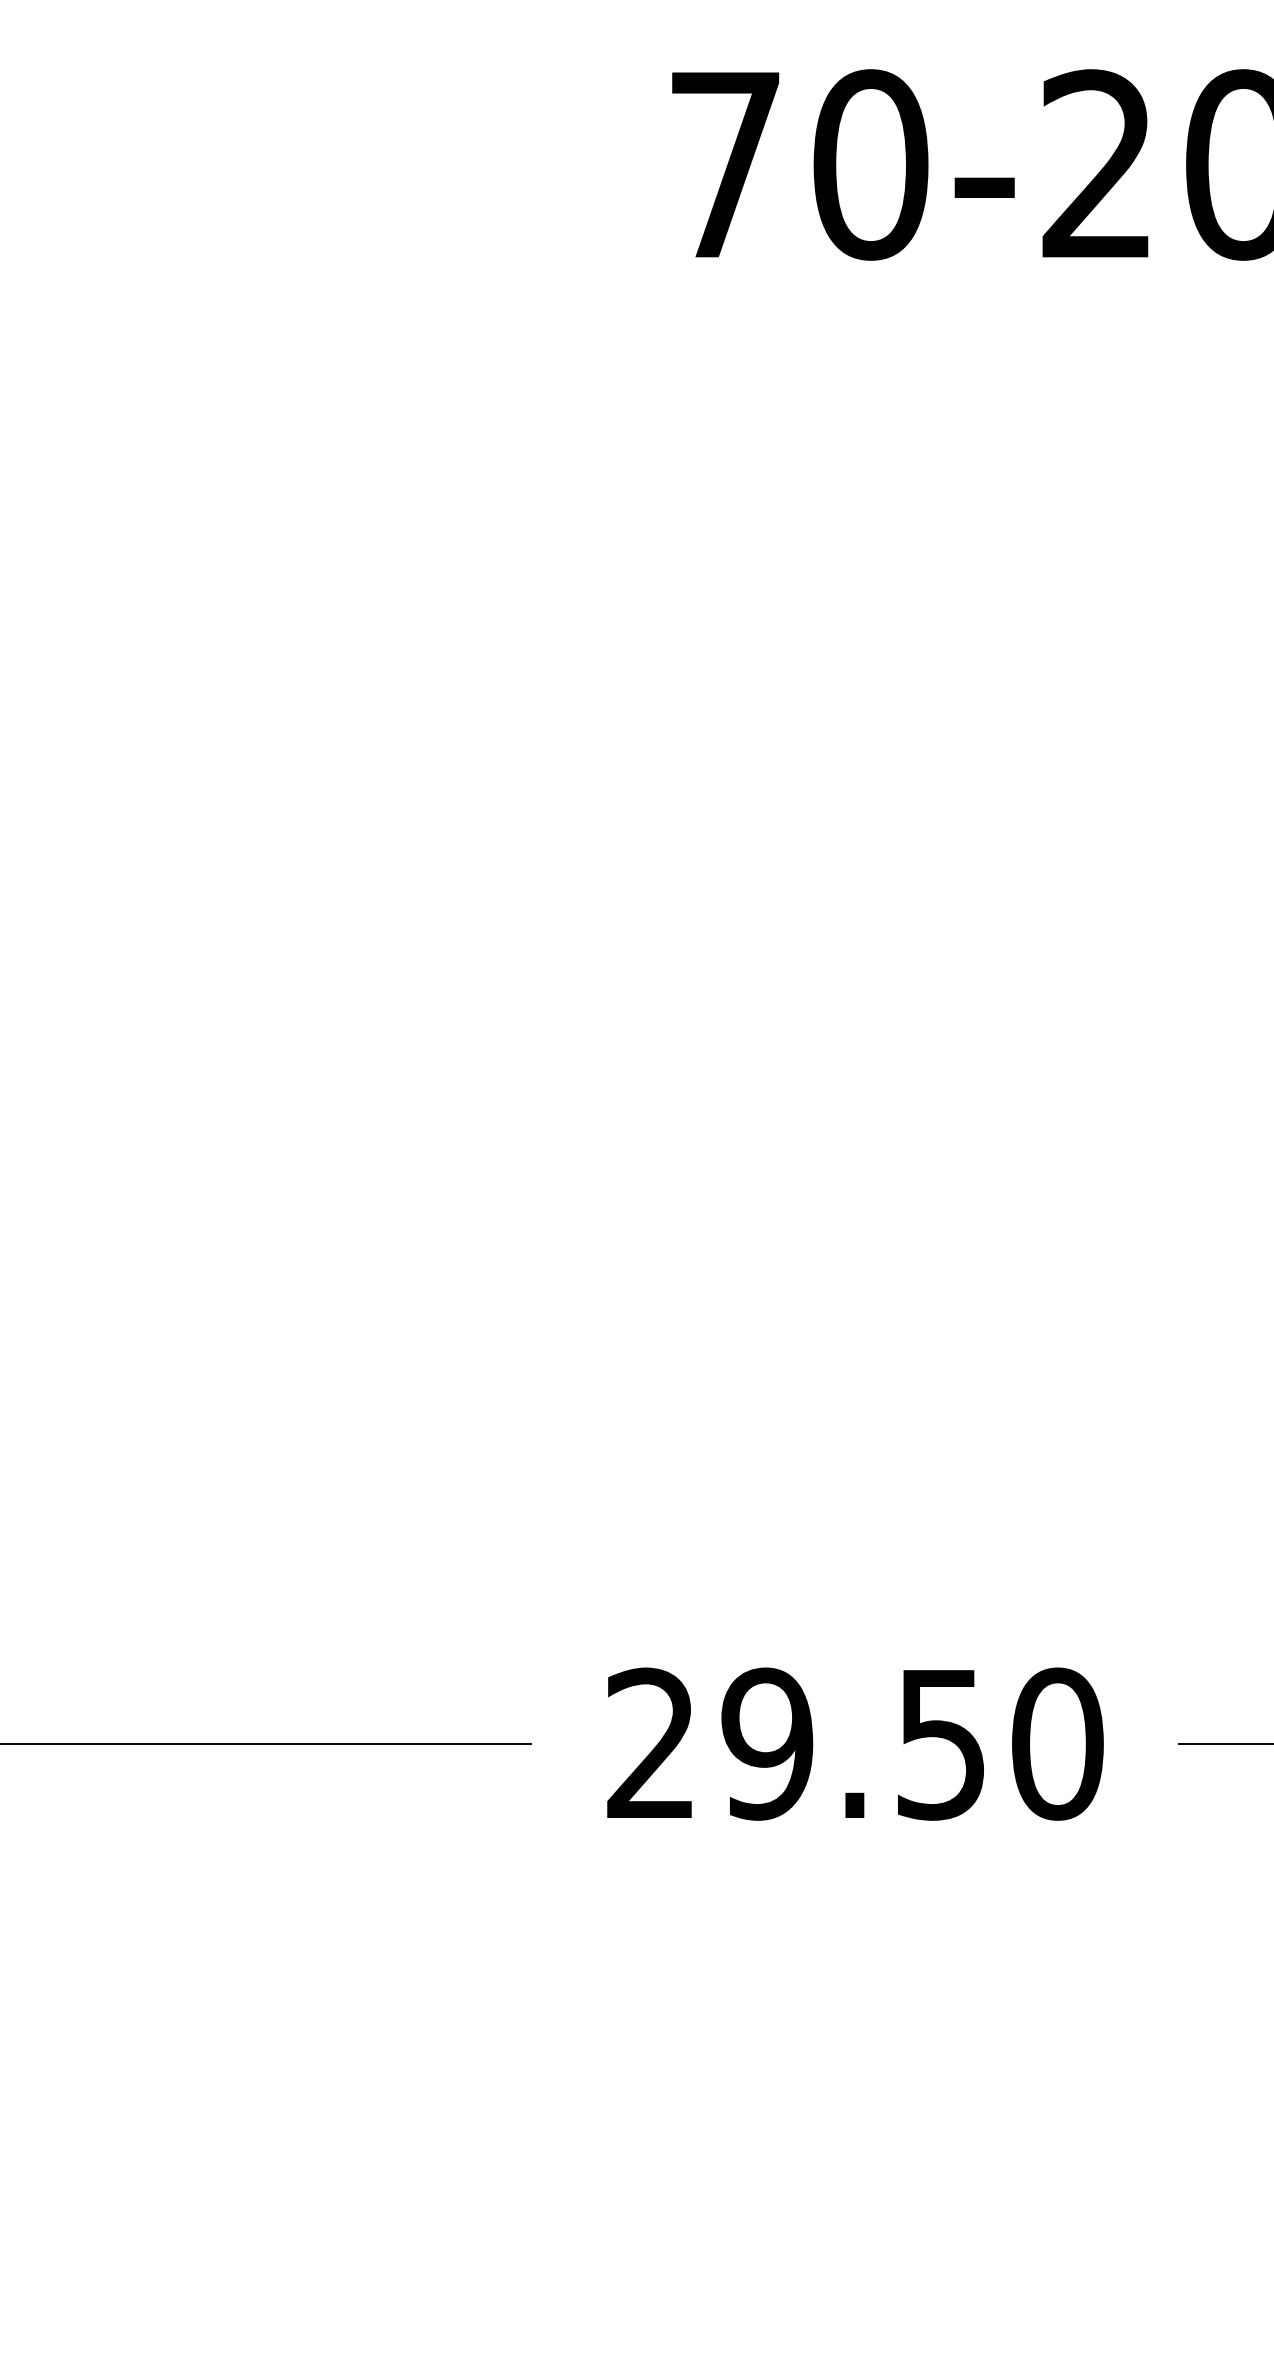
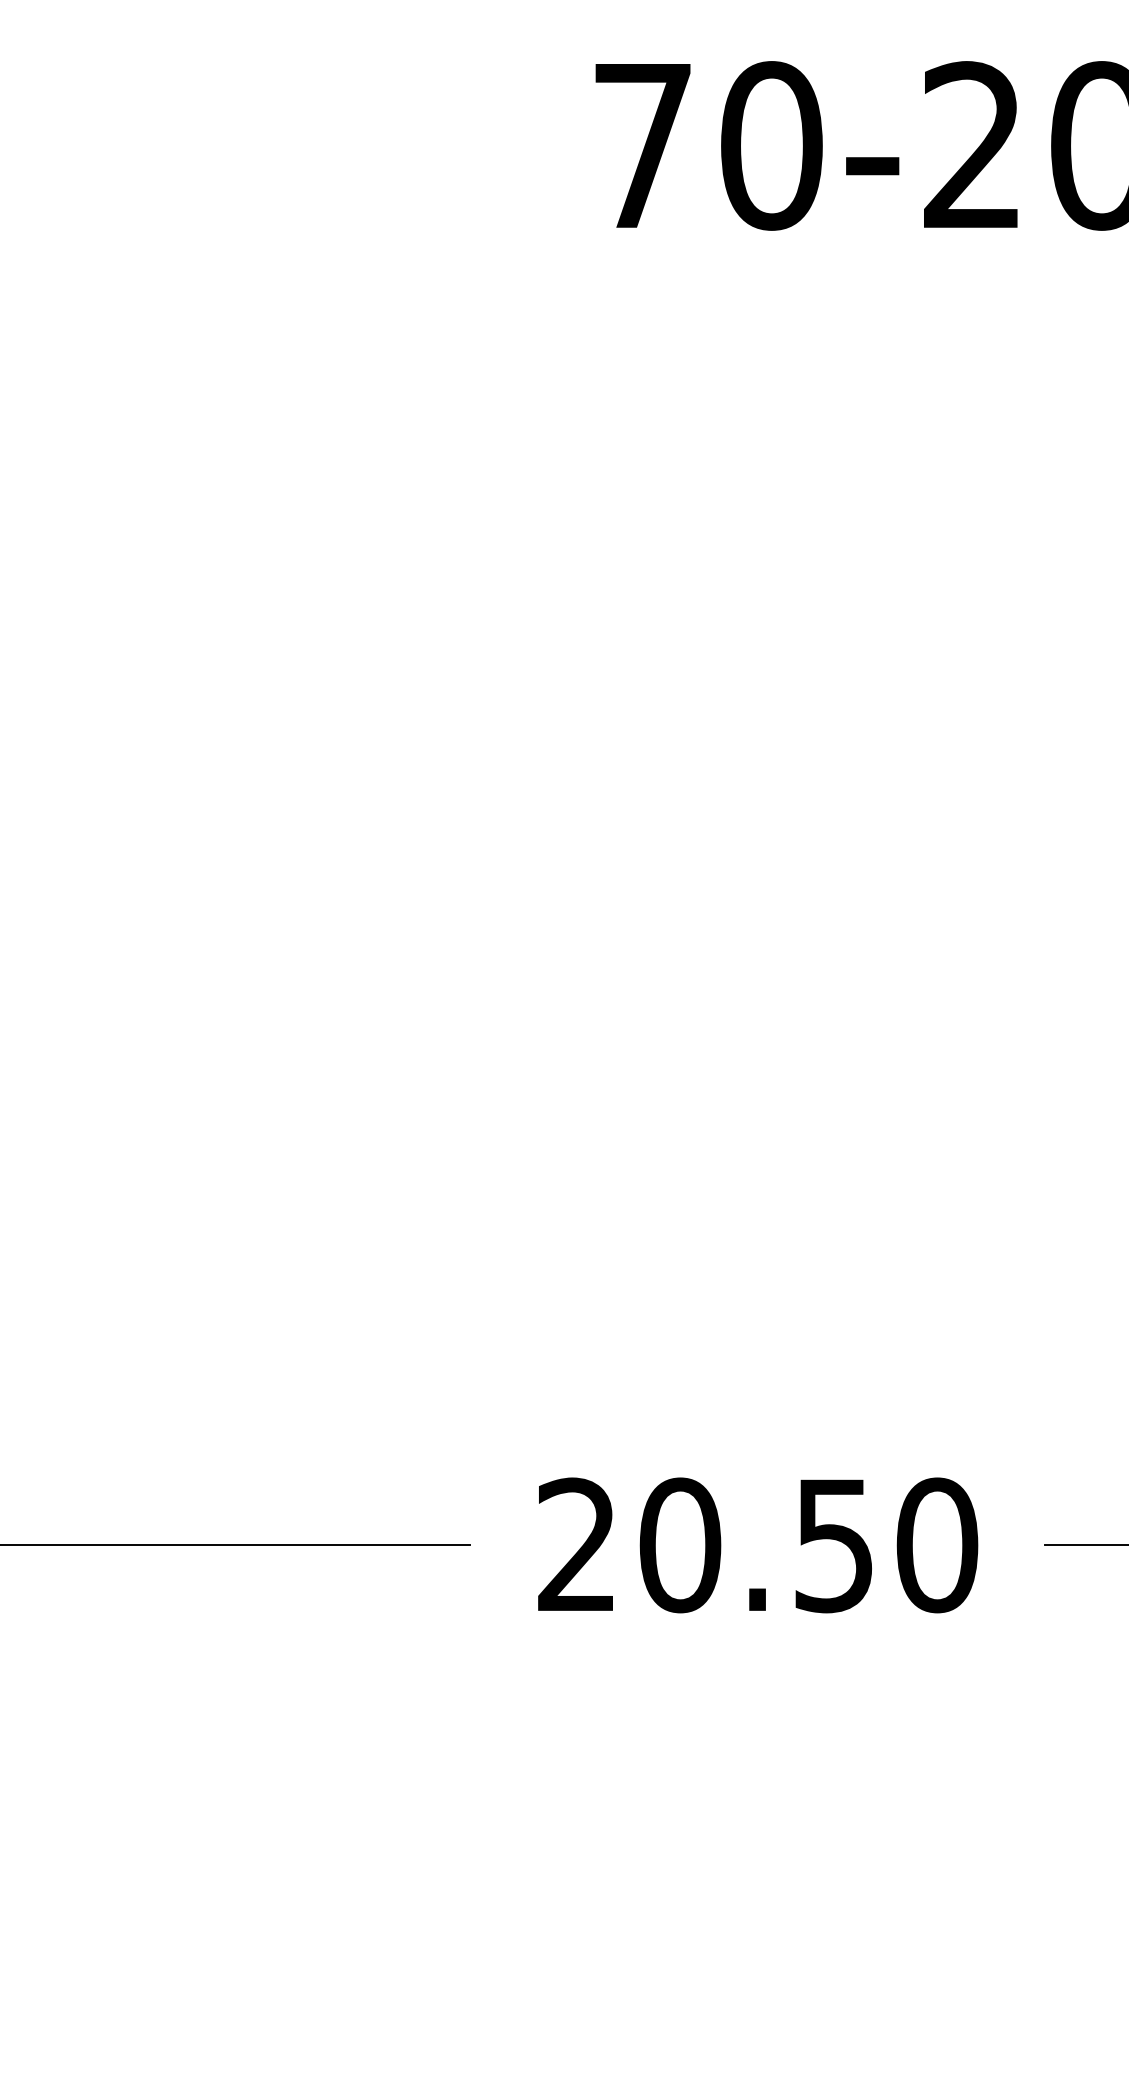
text: (767, 1743) -> (680, 1544), 29.50 -> 20.50

